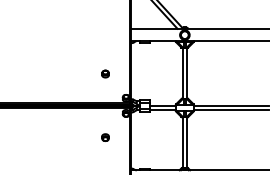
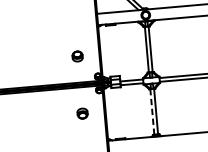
part: (105, 73) -> (77, 55), size x1.6
part: (105, 137) -> (82, 113), size x1.6
line: (182, 142) -> (152, 111), solid -> dashed

